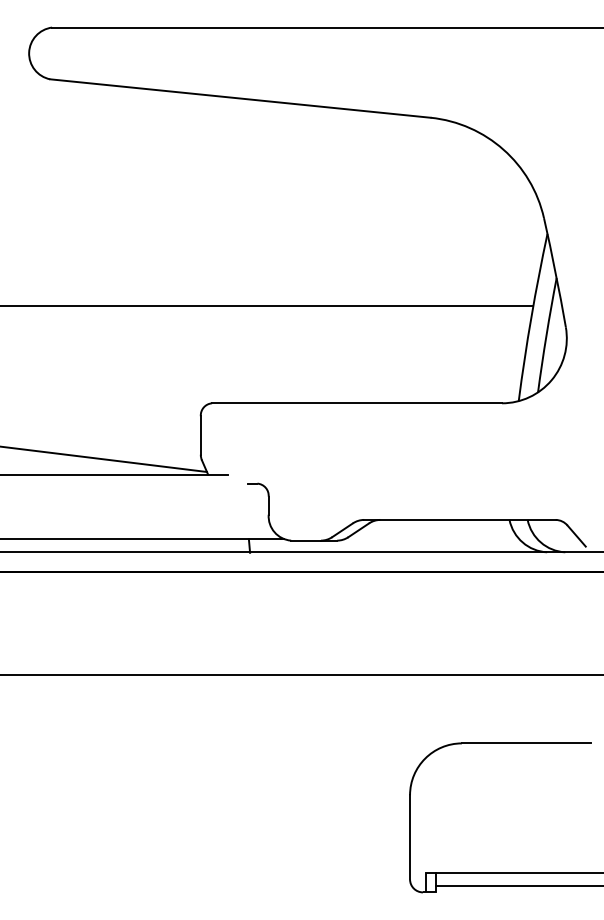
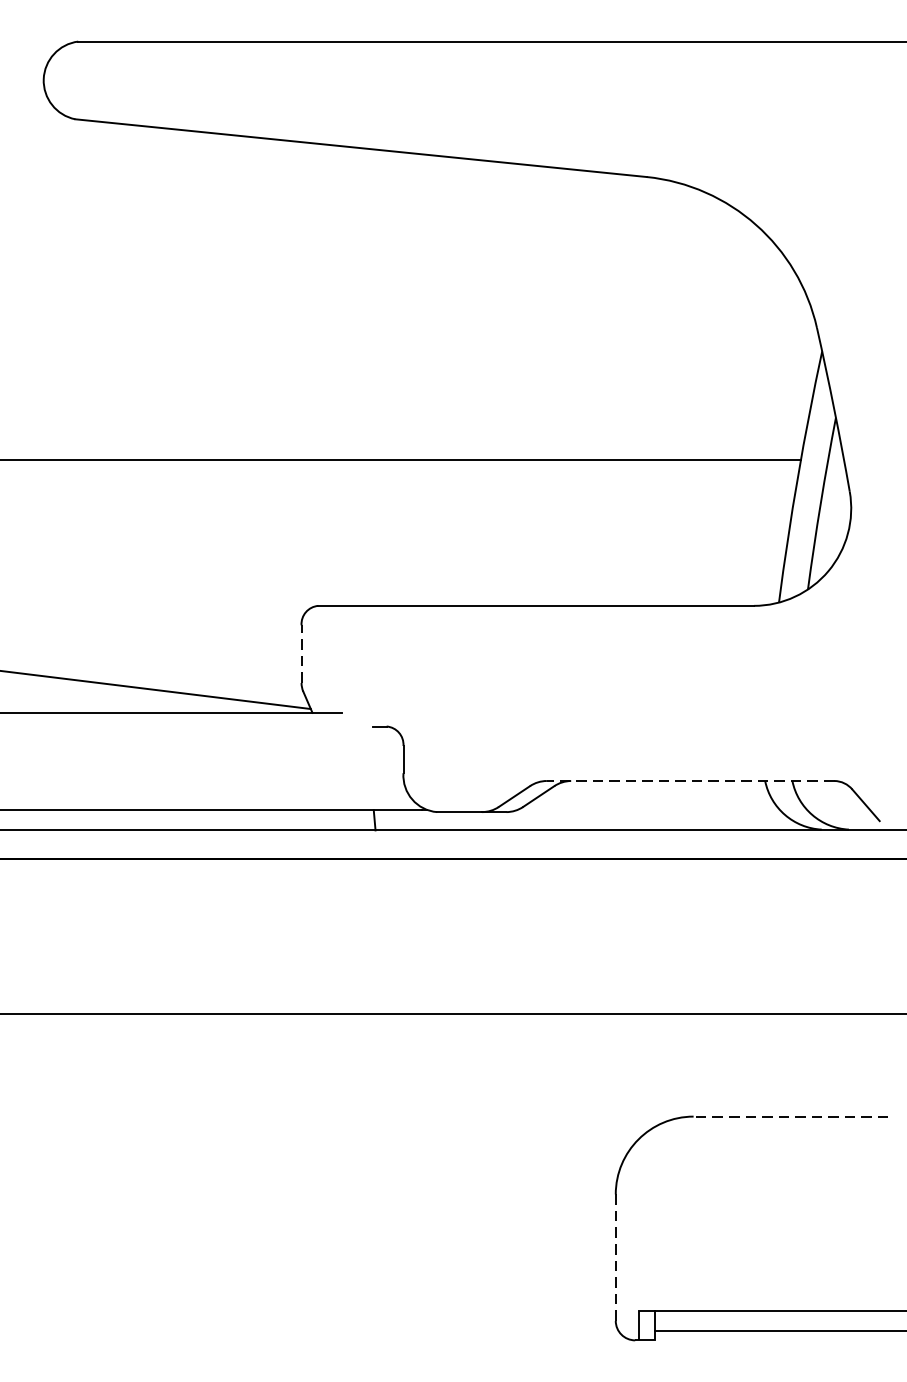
line: (200, 434) -> (301, 652), solid -> dashed
line: (459, 519) -> (690, 780), solid -> dashed
line: (526, 743) -> (790, 1116), solid -> dashed
line: (410, 837) -> (616, 1257), solid -> dashed

